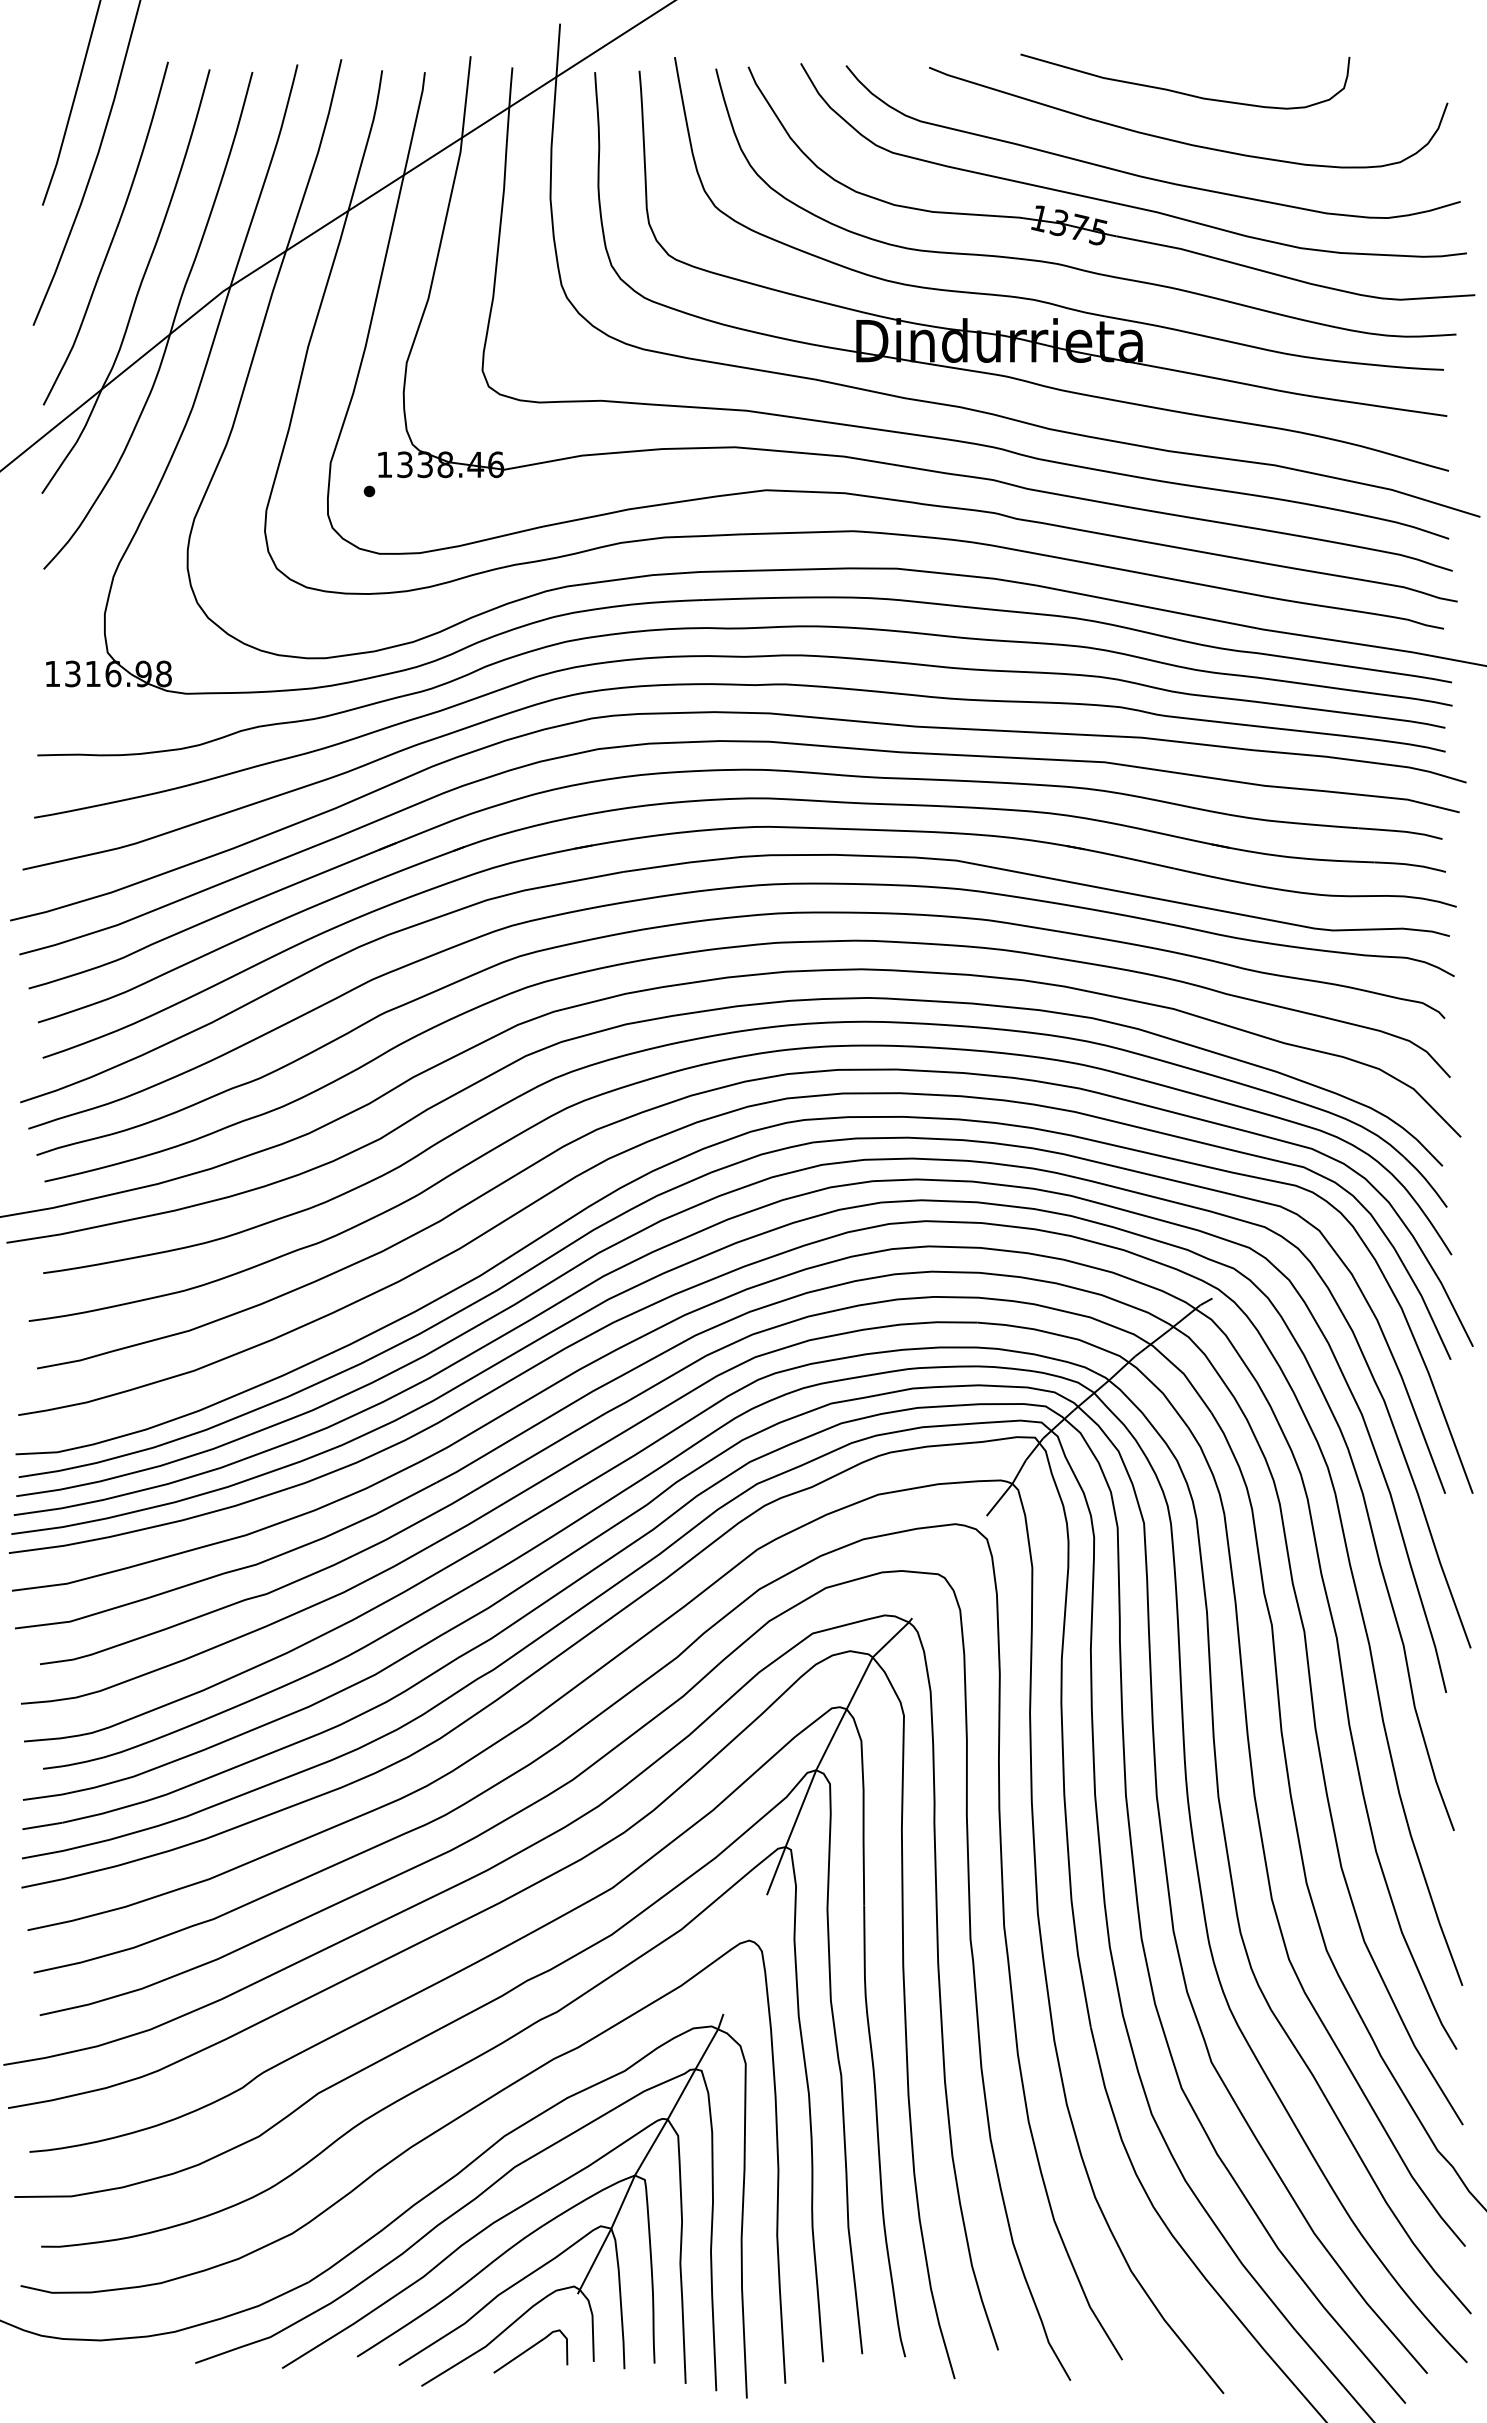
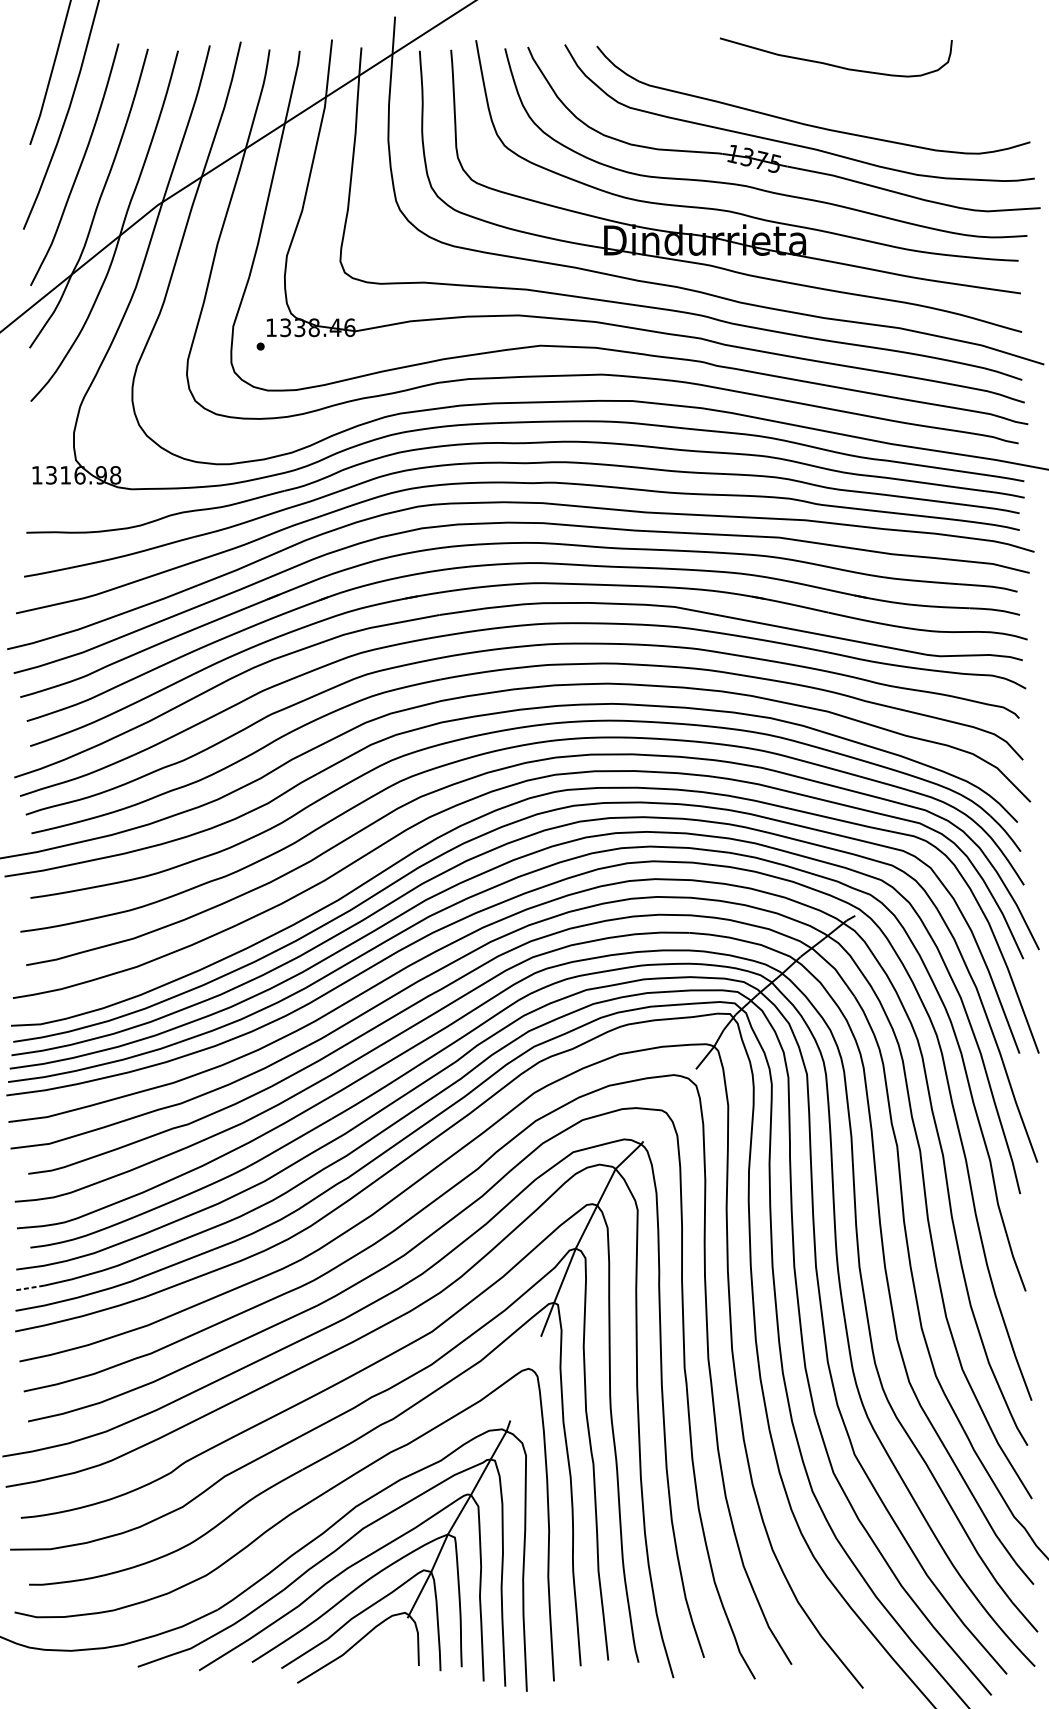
curve: (1182, 141) -> (834, 99), removed
line: (42, 1826) -> (30, 1288), solid -> dashed
curve: (530, 2349) -> (374, 1657), removed

